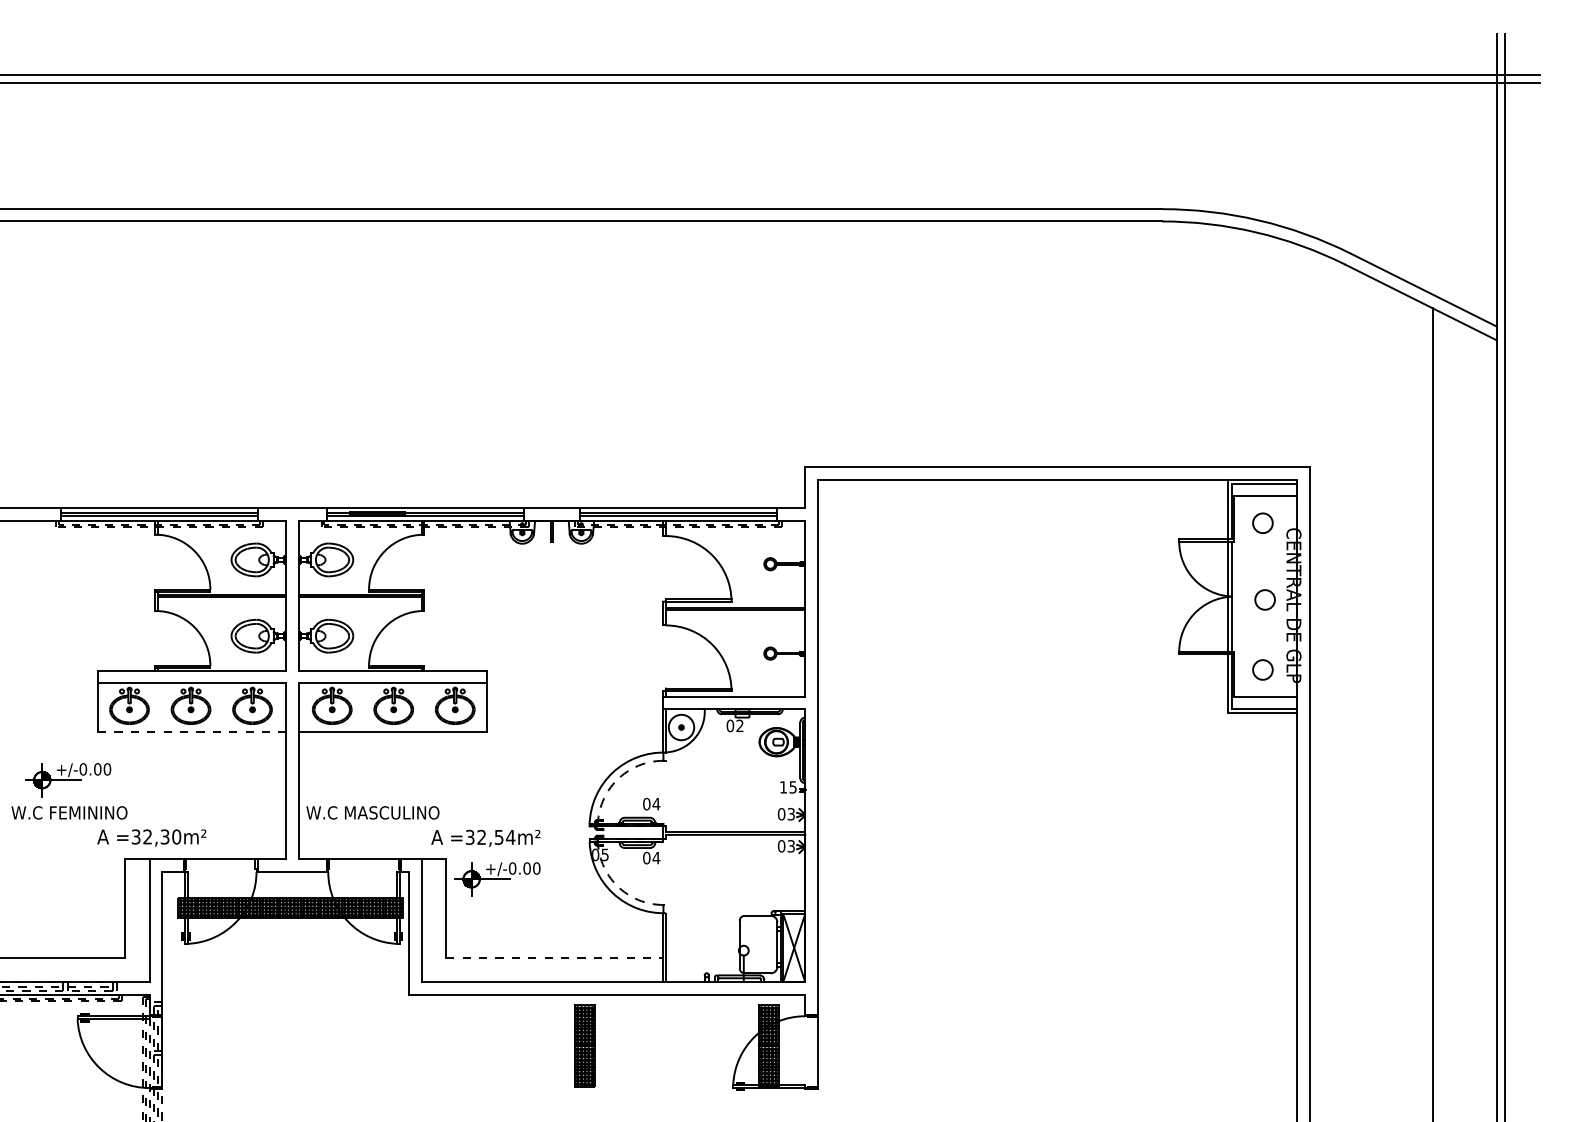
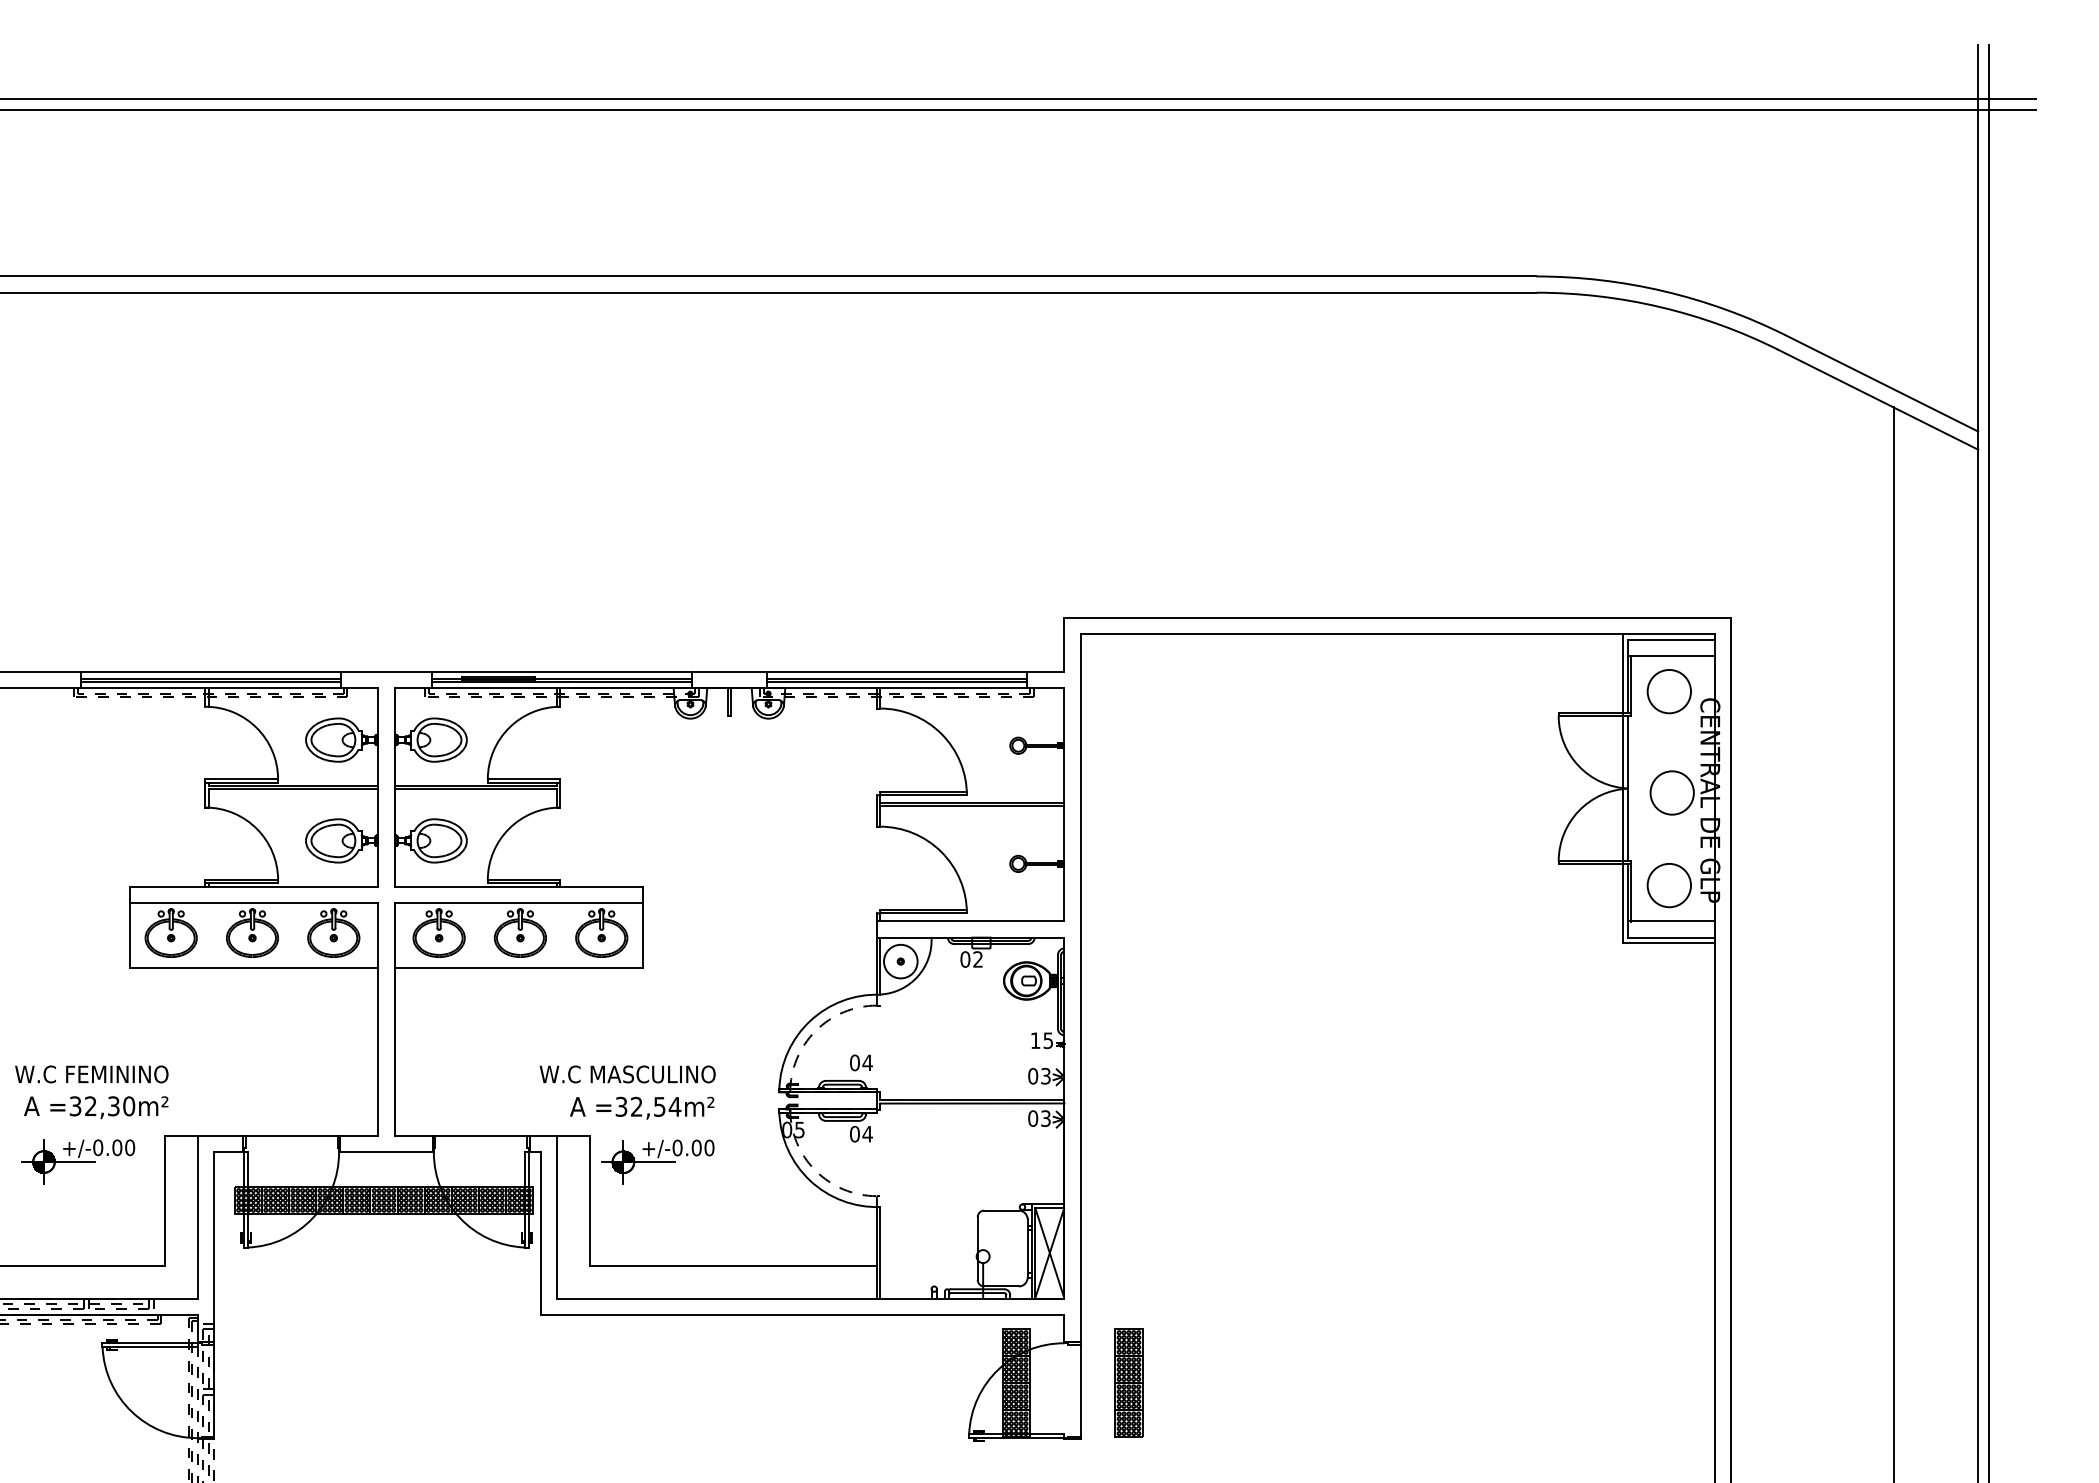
circle: (1262, 522) -> (1668, 690), size x1.67
circle: (1264, 599) -> (1671, 792), size x1.67
circle: (1262, 669) -> (1668, 884), size x1.67
line: (192, 732) -> (254, 968), dashed -> solid
part: (68, 780) -> (78, 1162), moved
text: (372, 812) -> (627, 1073), moved
text: (151, 837) -> (95, 1106), moved
line: (554, 957) -> (732, 1265), dashed -> solid
part: (584, 1045) -> (1128, 1381), moved

